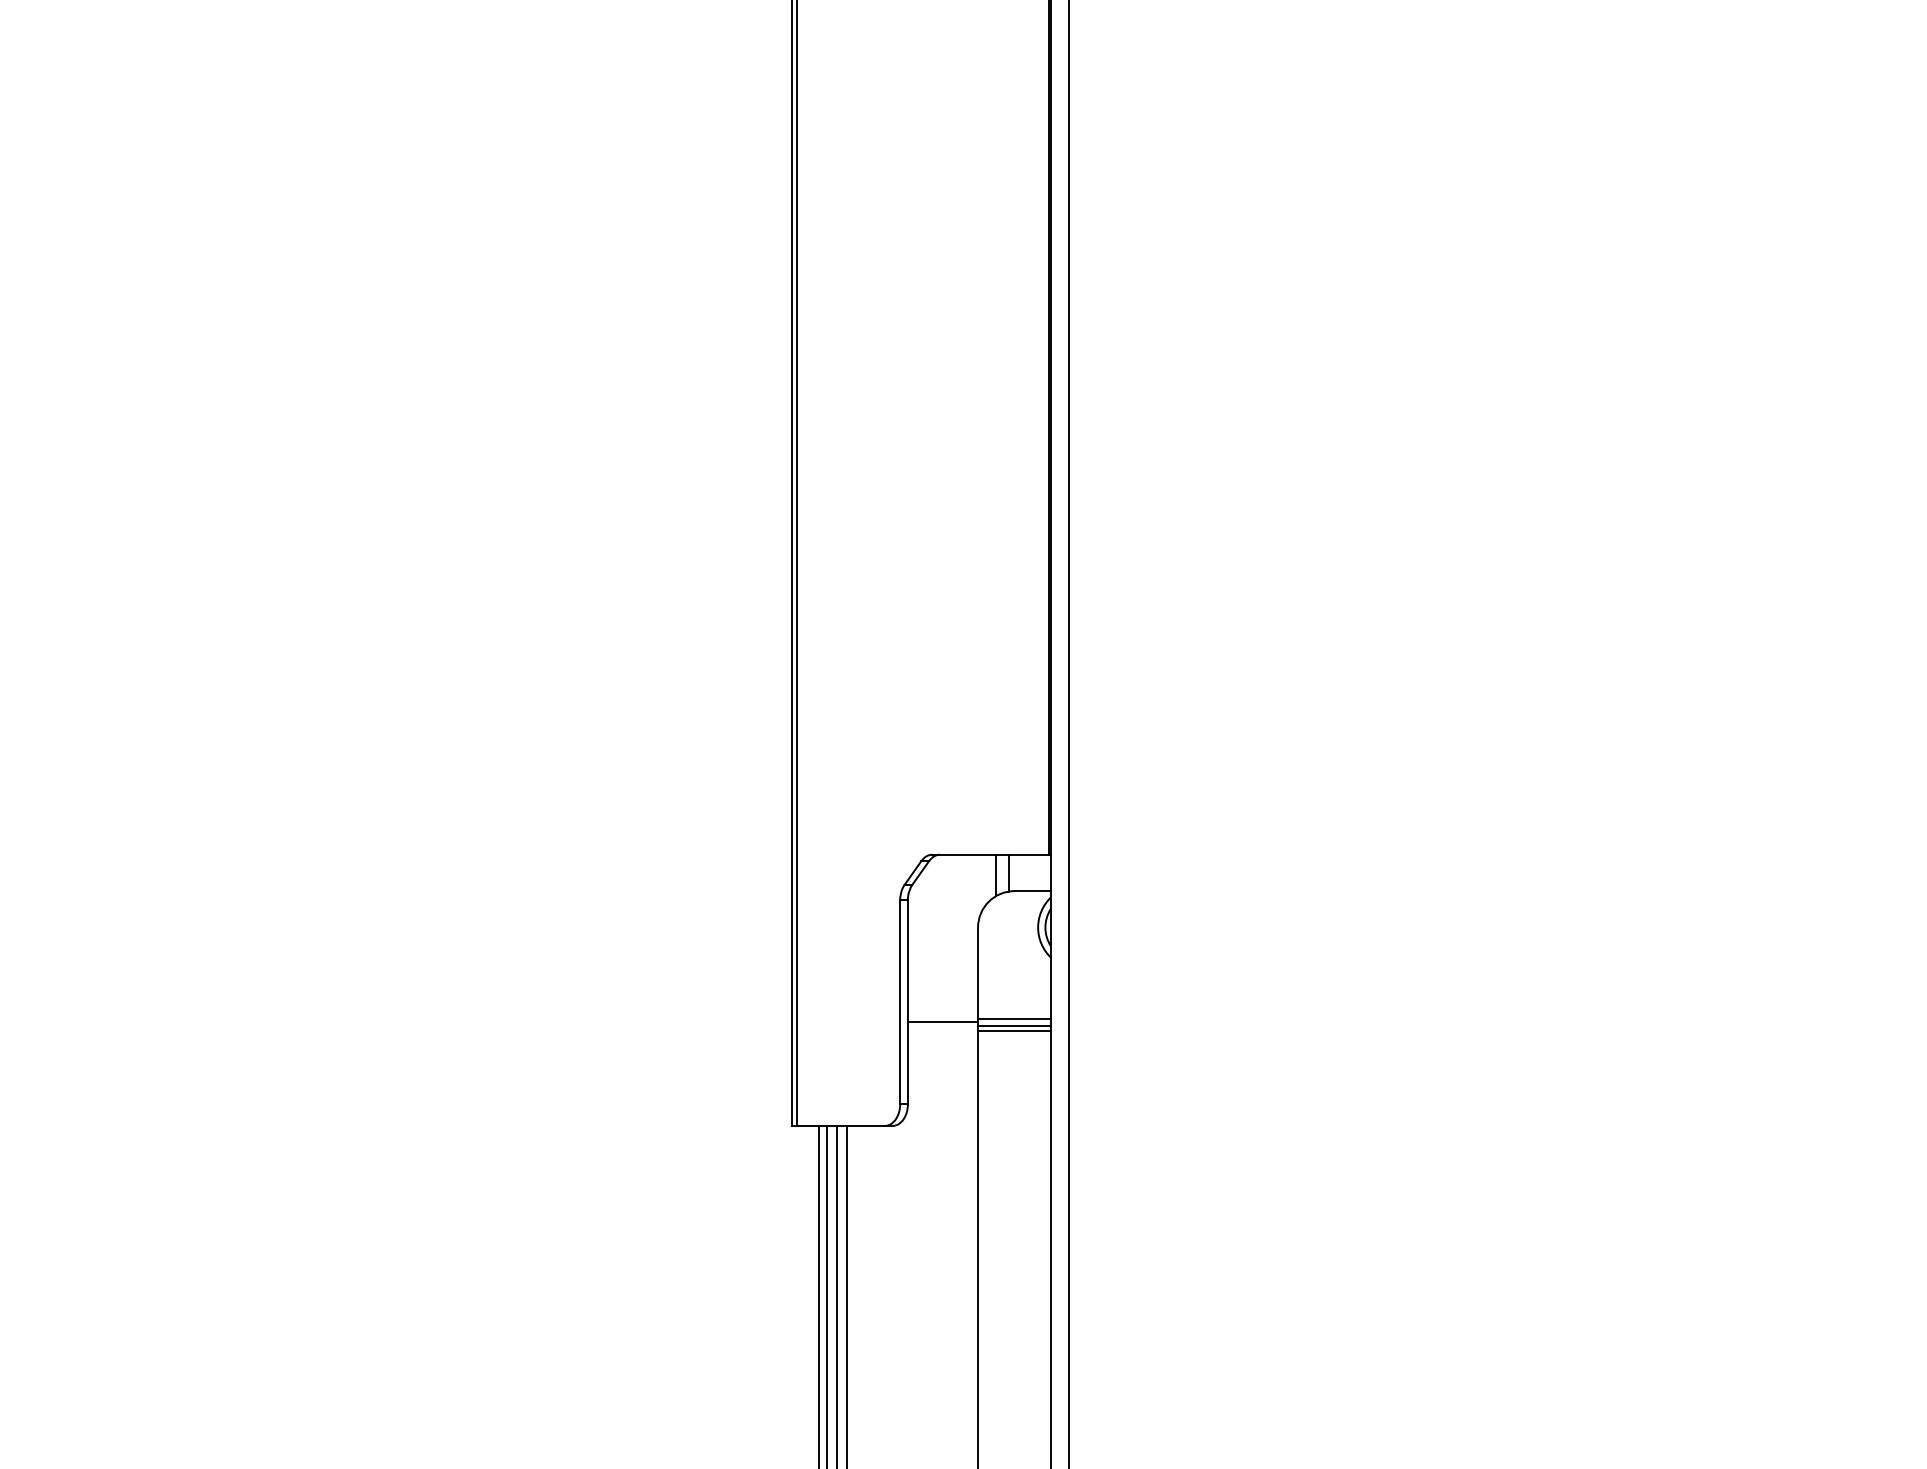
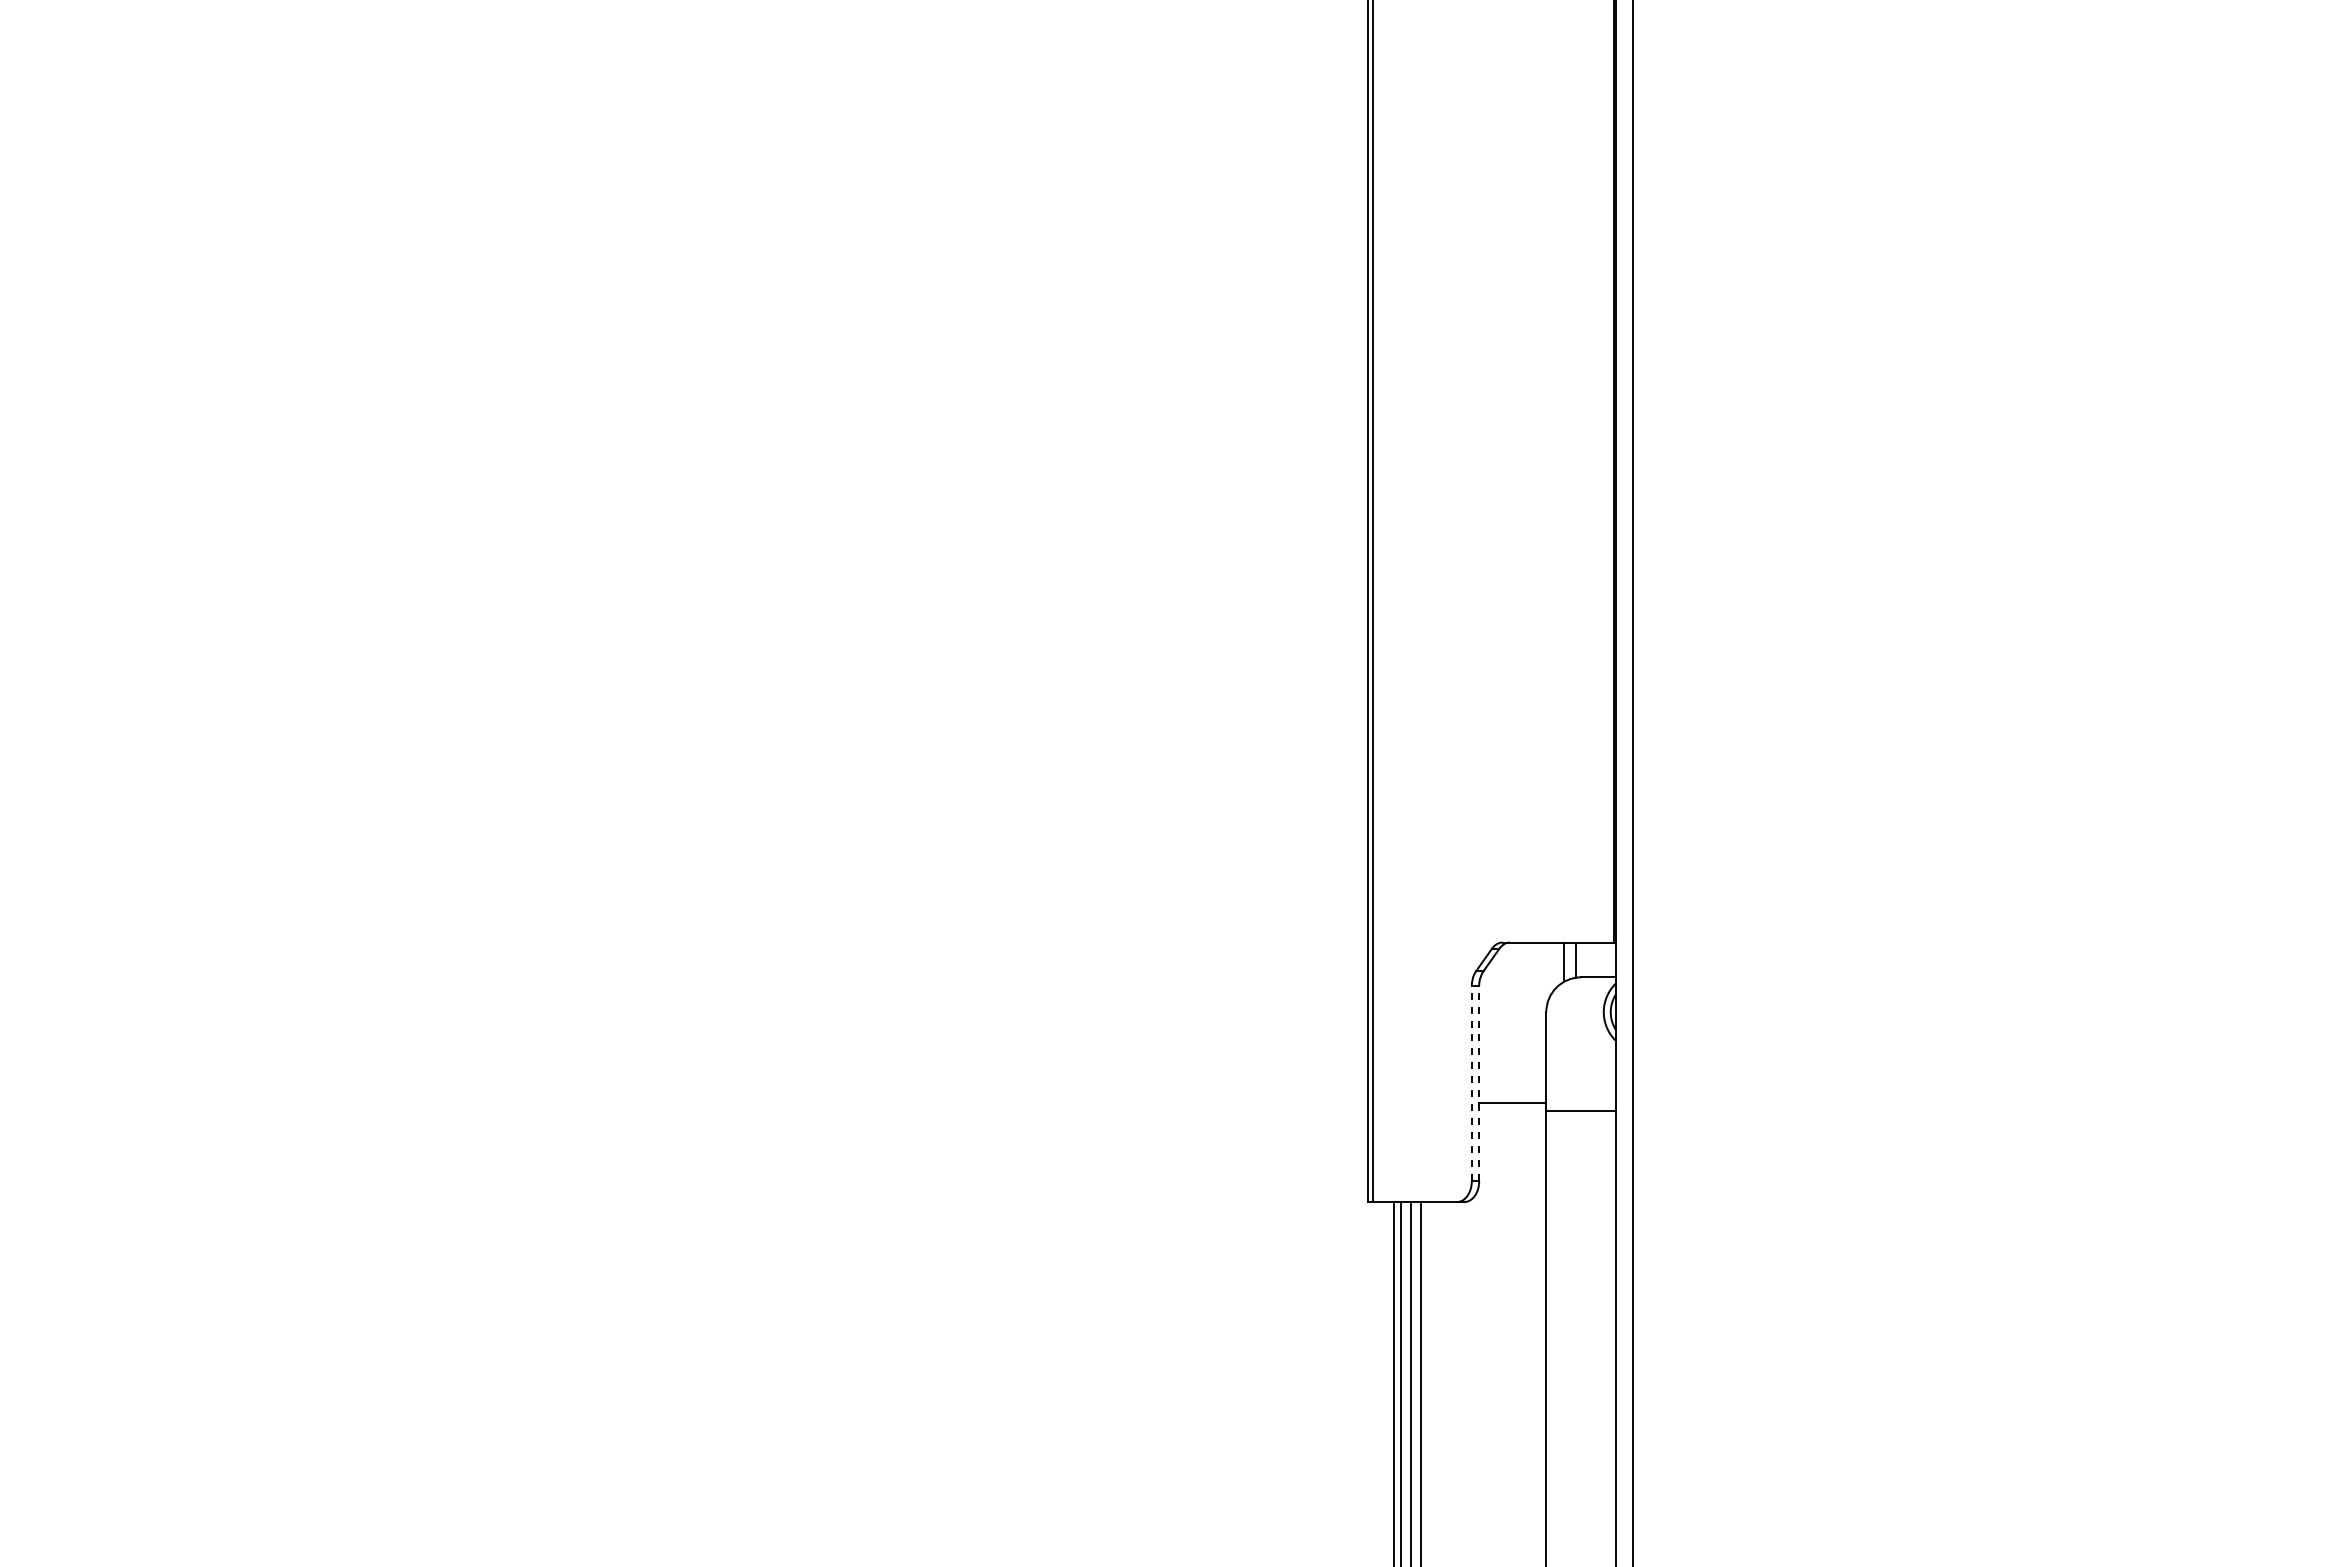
line: (899, 1002) -> (1471, 1083), solid -> dashed
line: (908, 1002) -> (1479, 1083), solid -> dashed
line: (1013, 1018) -> (1580, 1099), removed
line: (1013, 1026) -> (1580, 1106), removed

